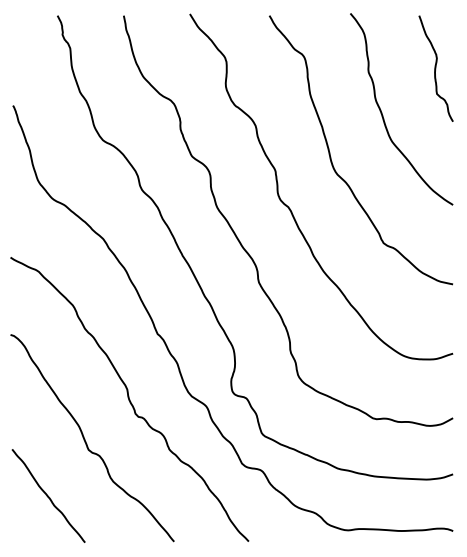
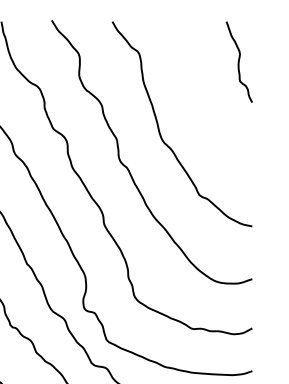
curve: (383, 115) -> (199, 97), removed

